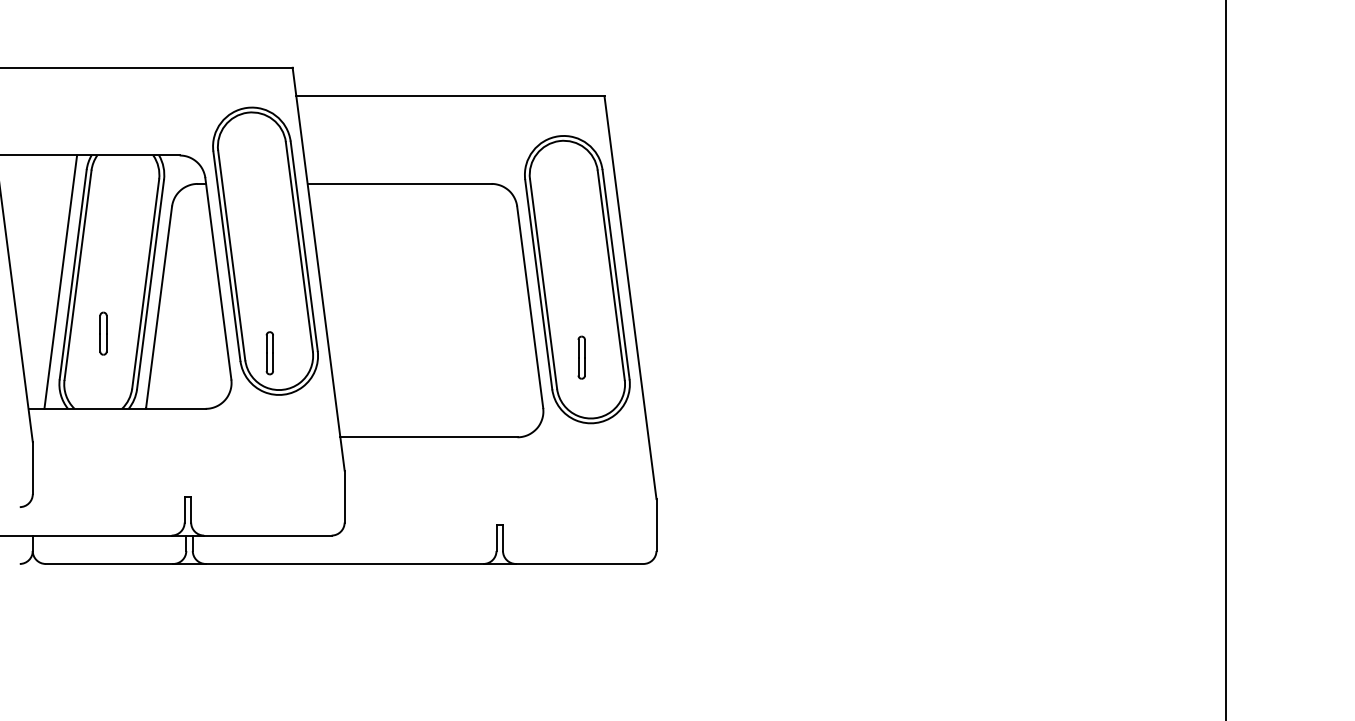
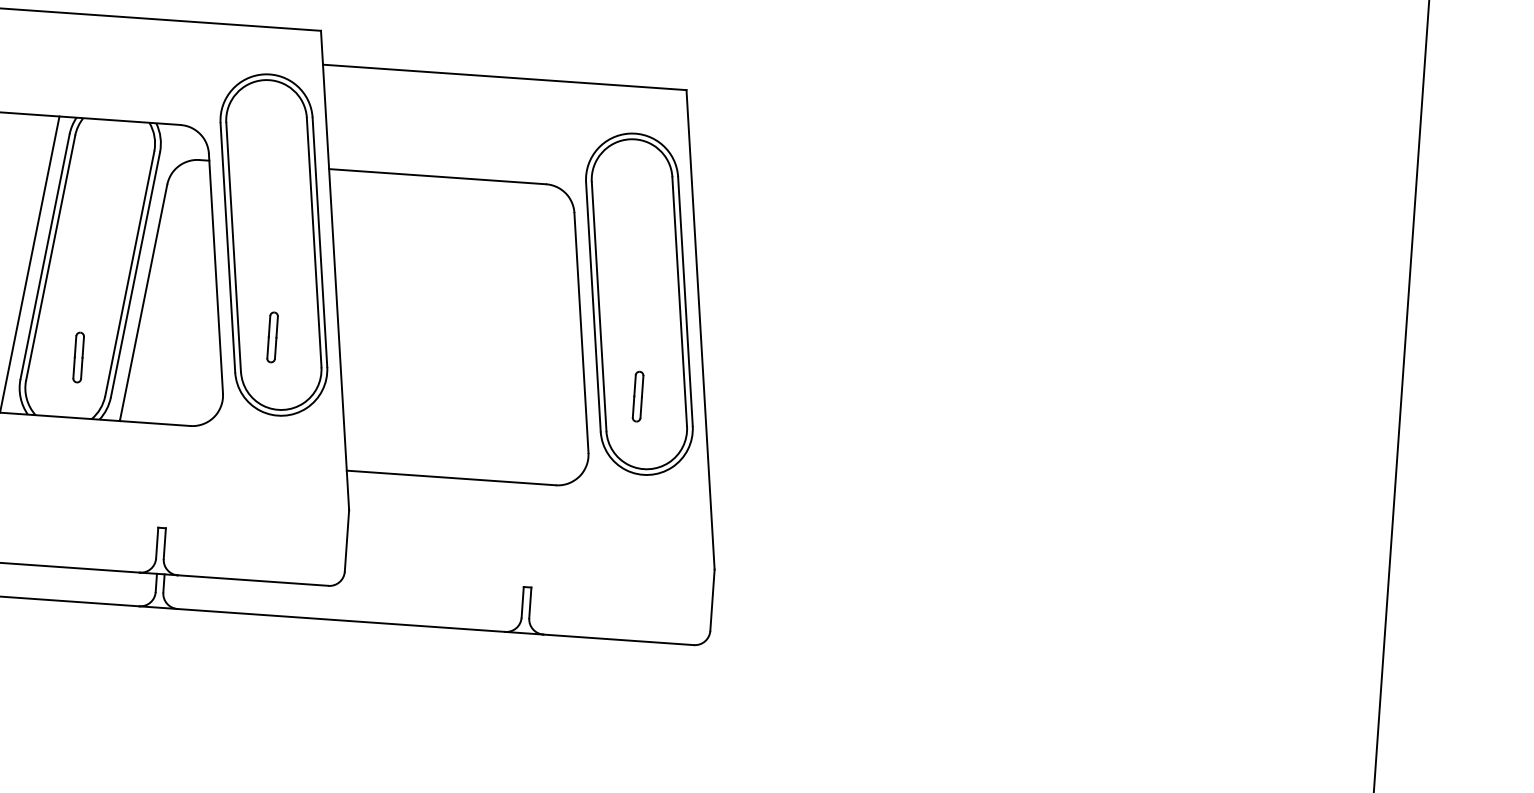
part: (103, 333) -> (78, 357), moved
part: (269, 353) -> (272, 337), moved

